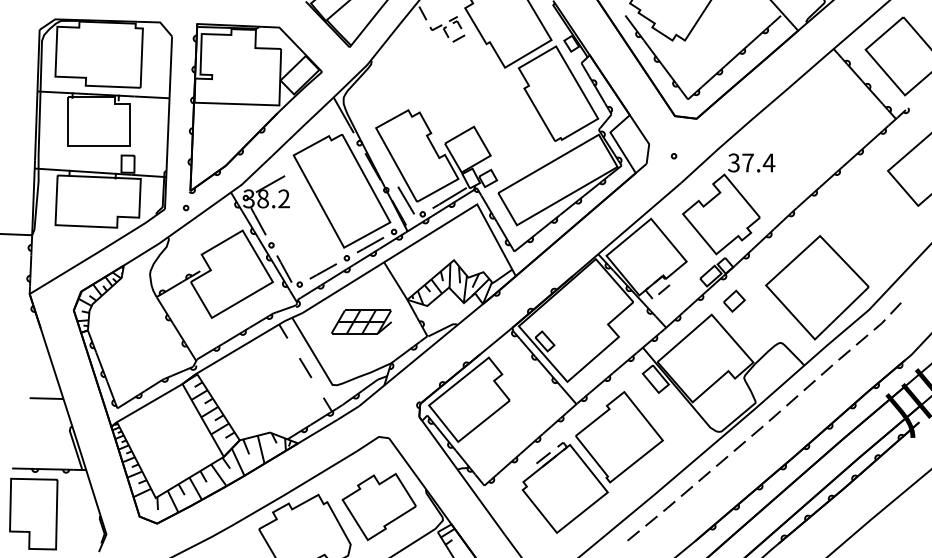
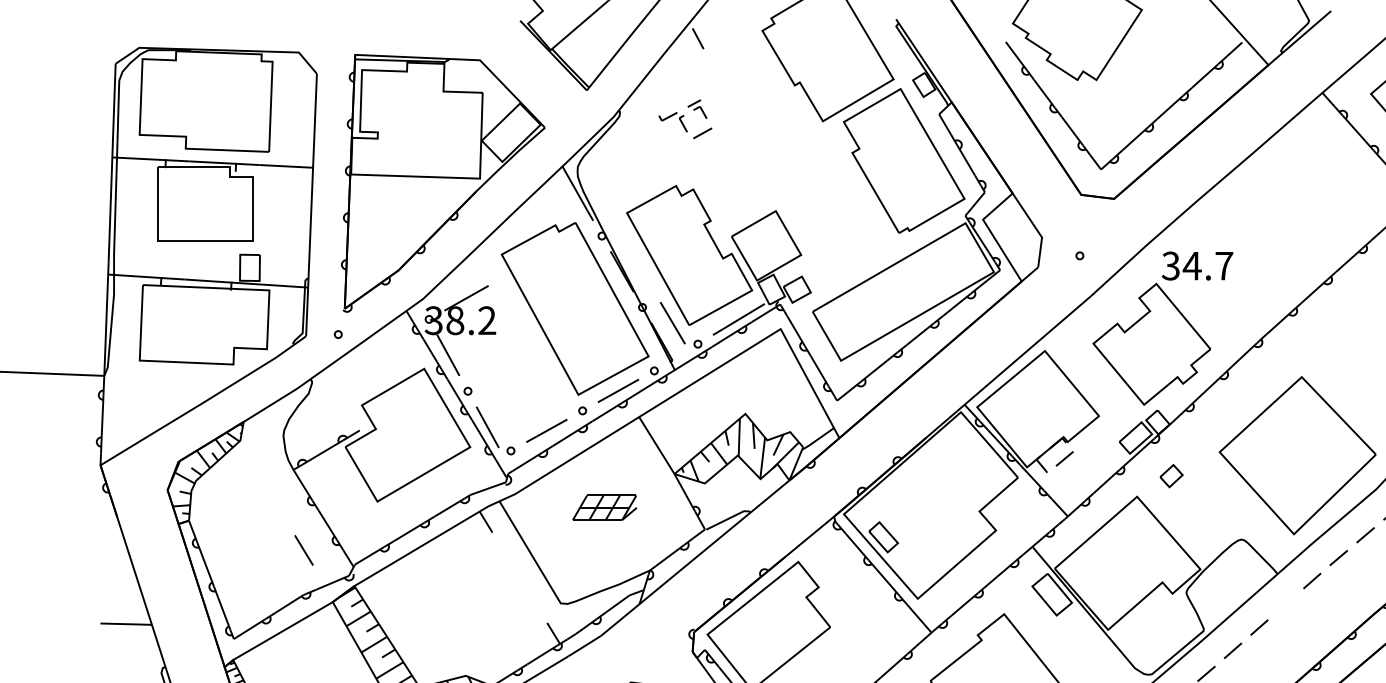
part: (447, 29) -> (685, 119), moved
text: (758, 162) -> (1208, 265), 37.4 -> 34.7
part: (734, 300) -> (1171, 475), size x0.7
part: (361, 321) -> (604, 507), size x0.7
line: (305, 367) -> (303, 549), moved
line: (809, 385) -> (1285, 604), removed

